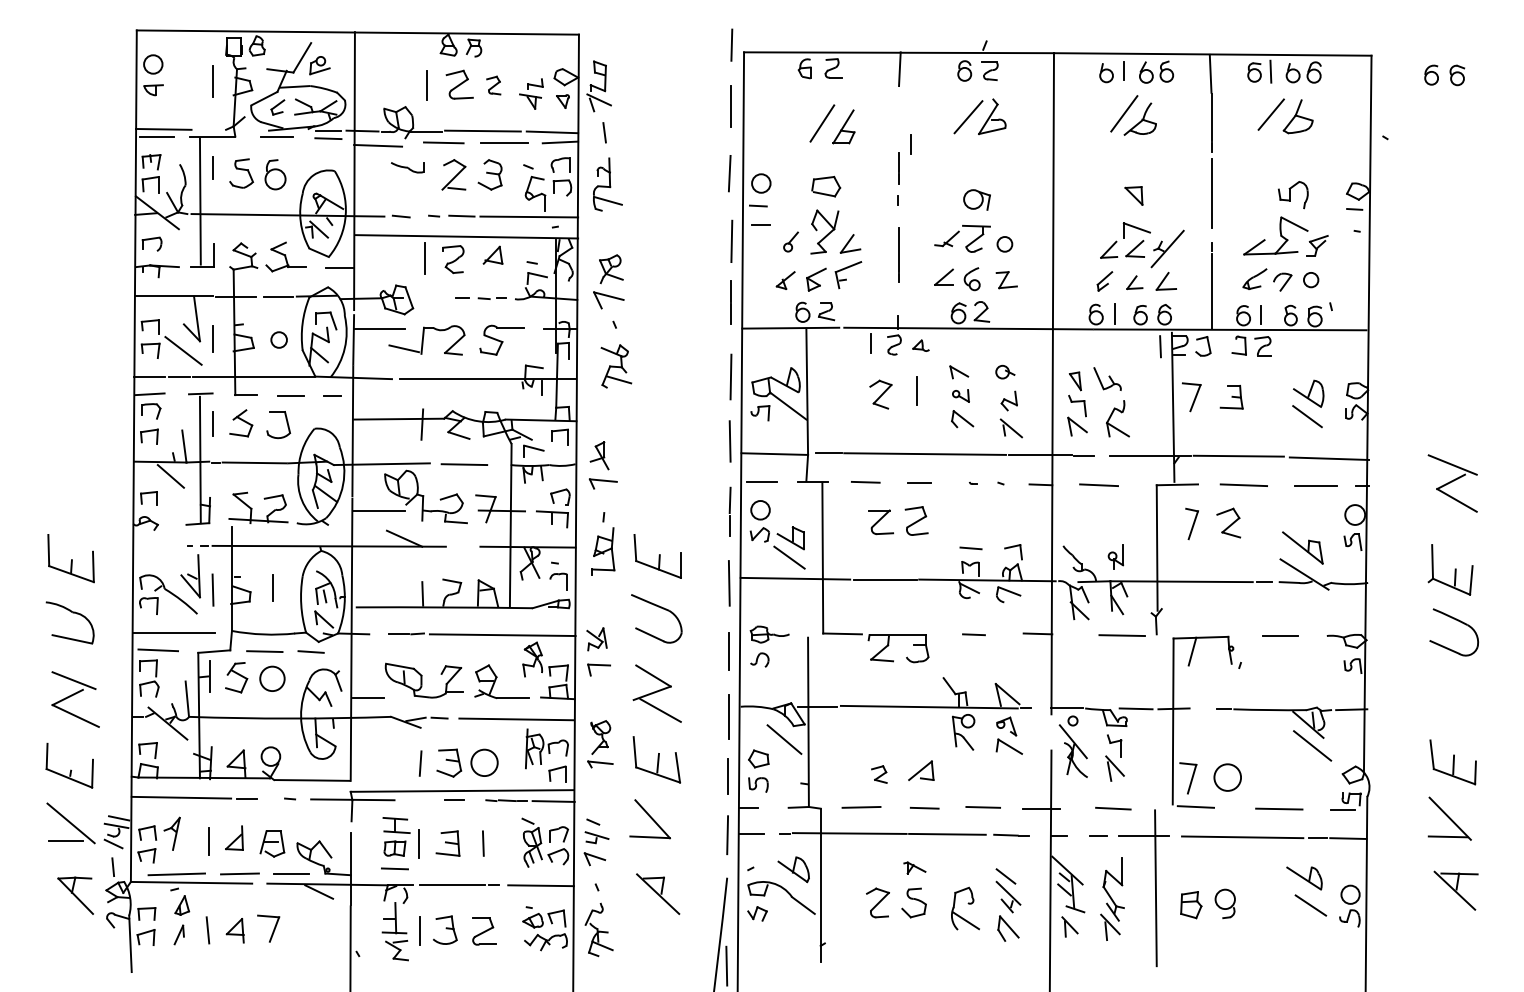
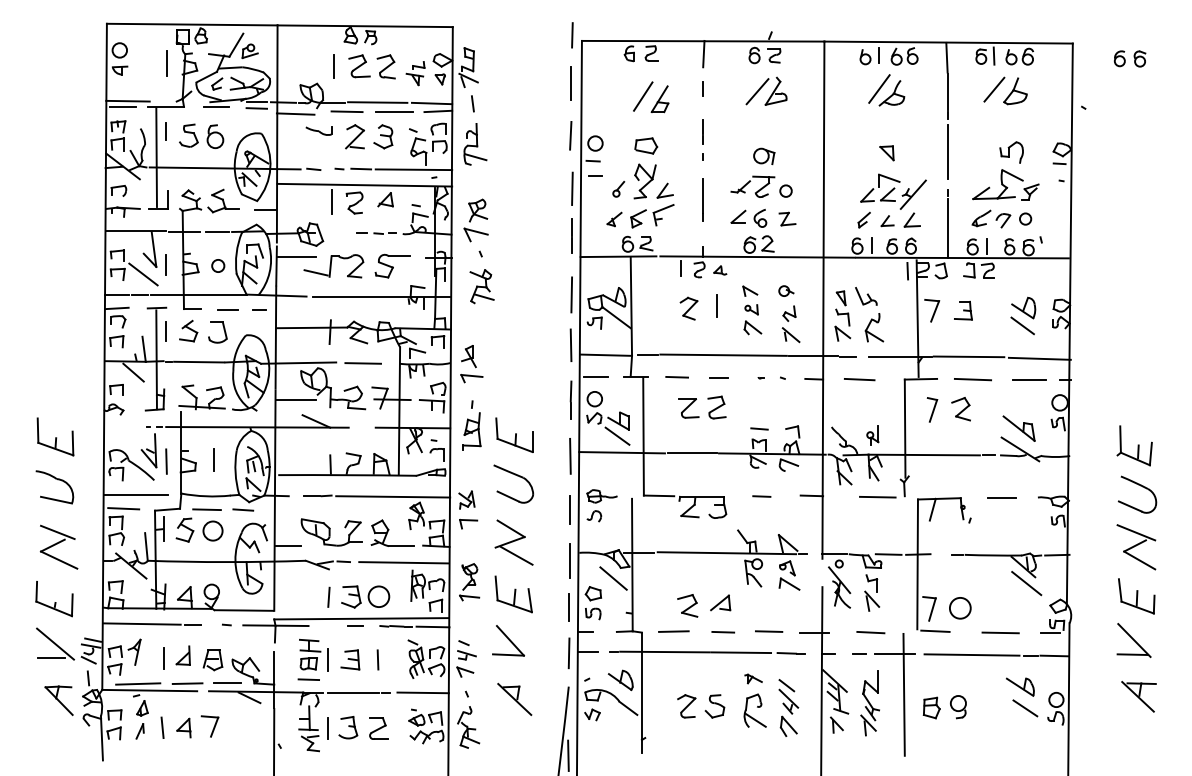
part: (492, 85) -> (385, 66), size x1.67
line: (909, 143) -> (702, 88), moved
part: (1452, 483) -> (1136, 547), moved
part: (878, 774) -> (687, 605), size x1.67
part: (914, 867) -> (753, 678), moved

